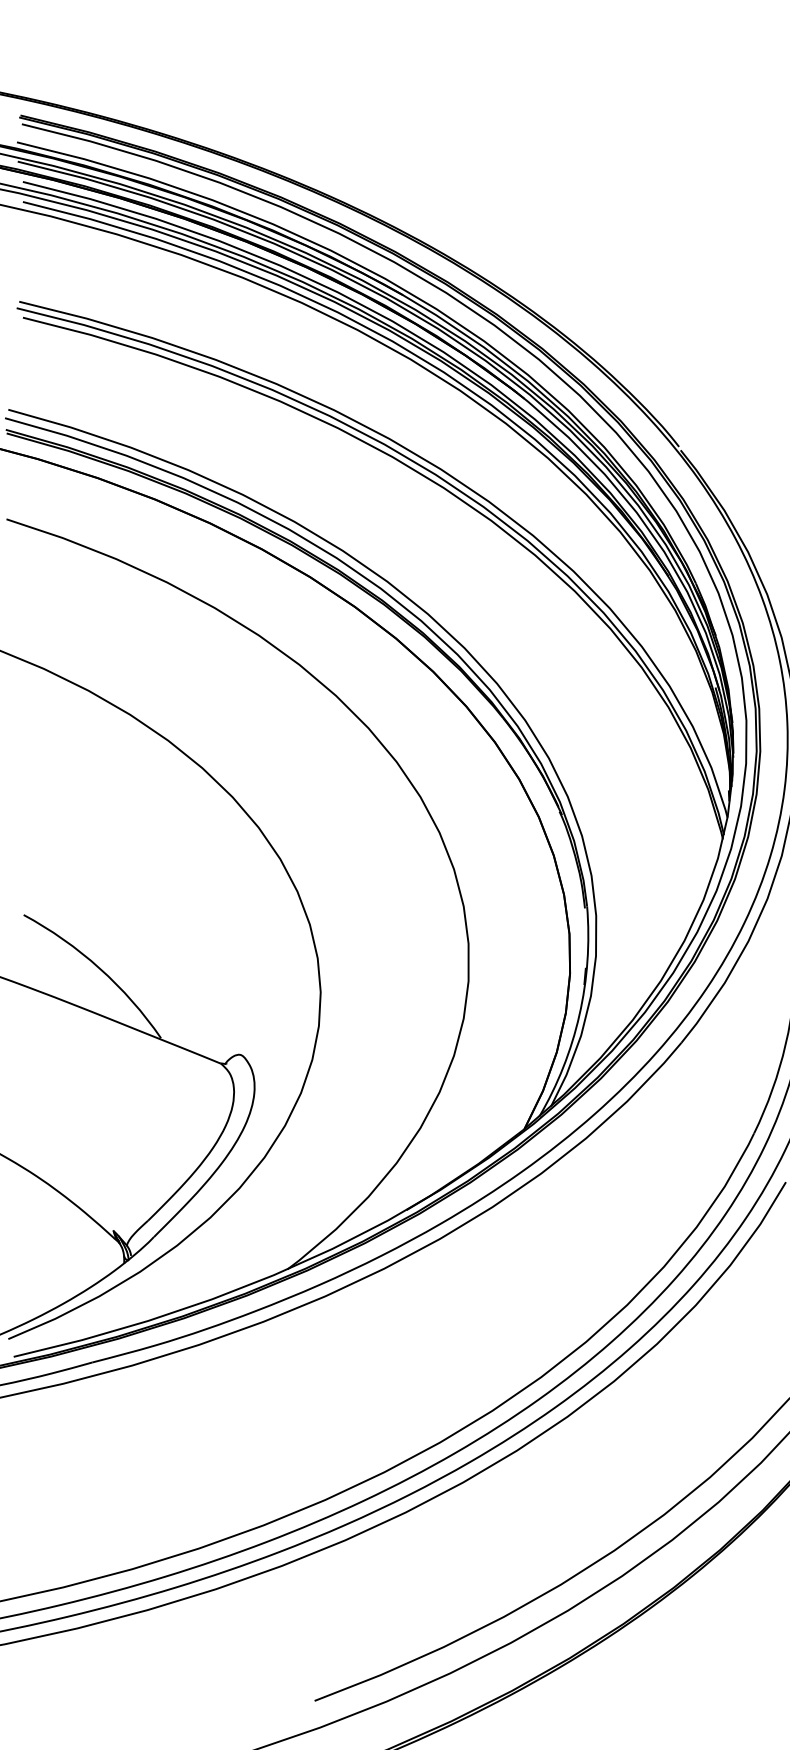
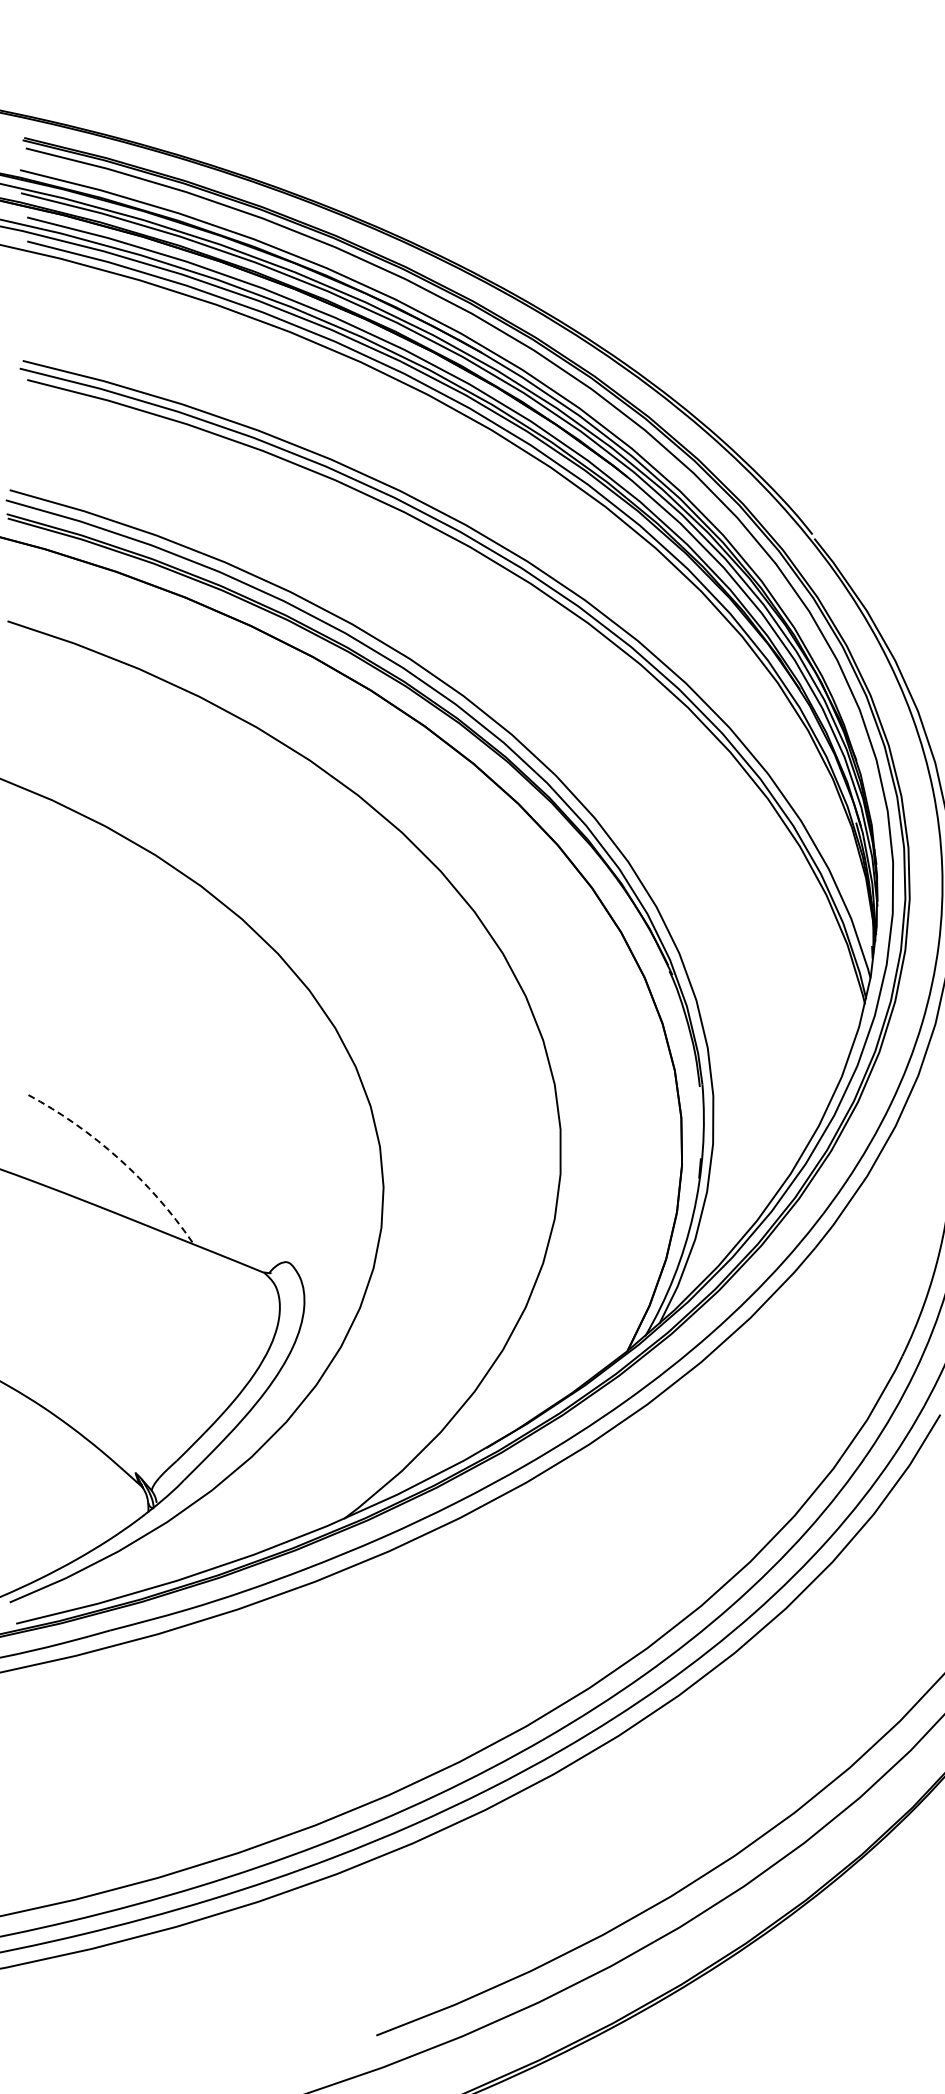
arc: (100, 968) -> (119, 1158), solid -> dashed

